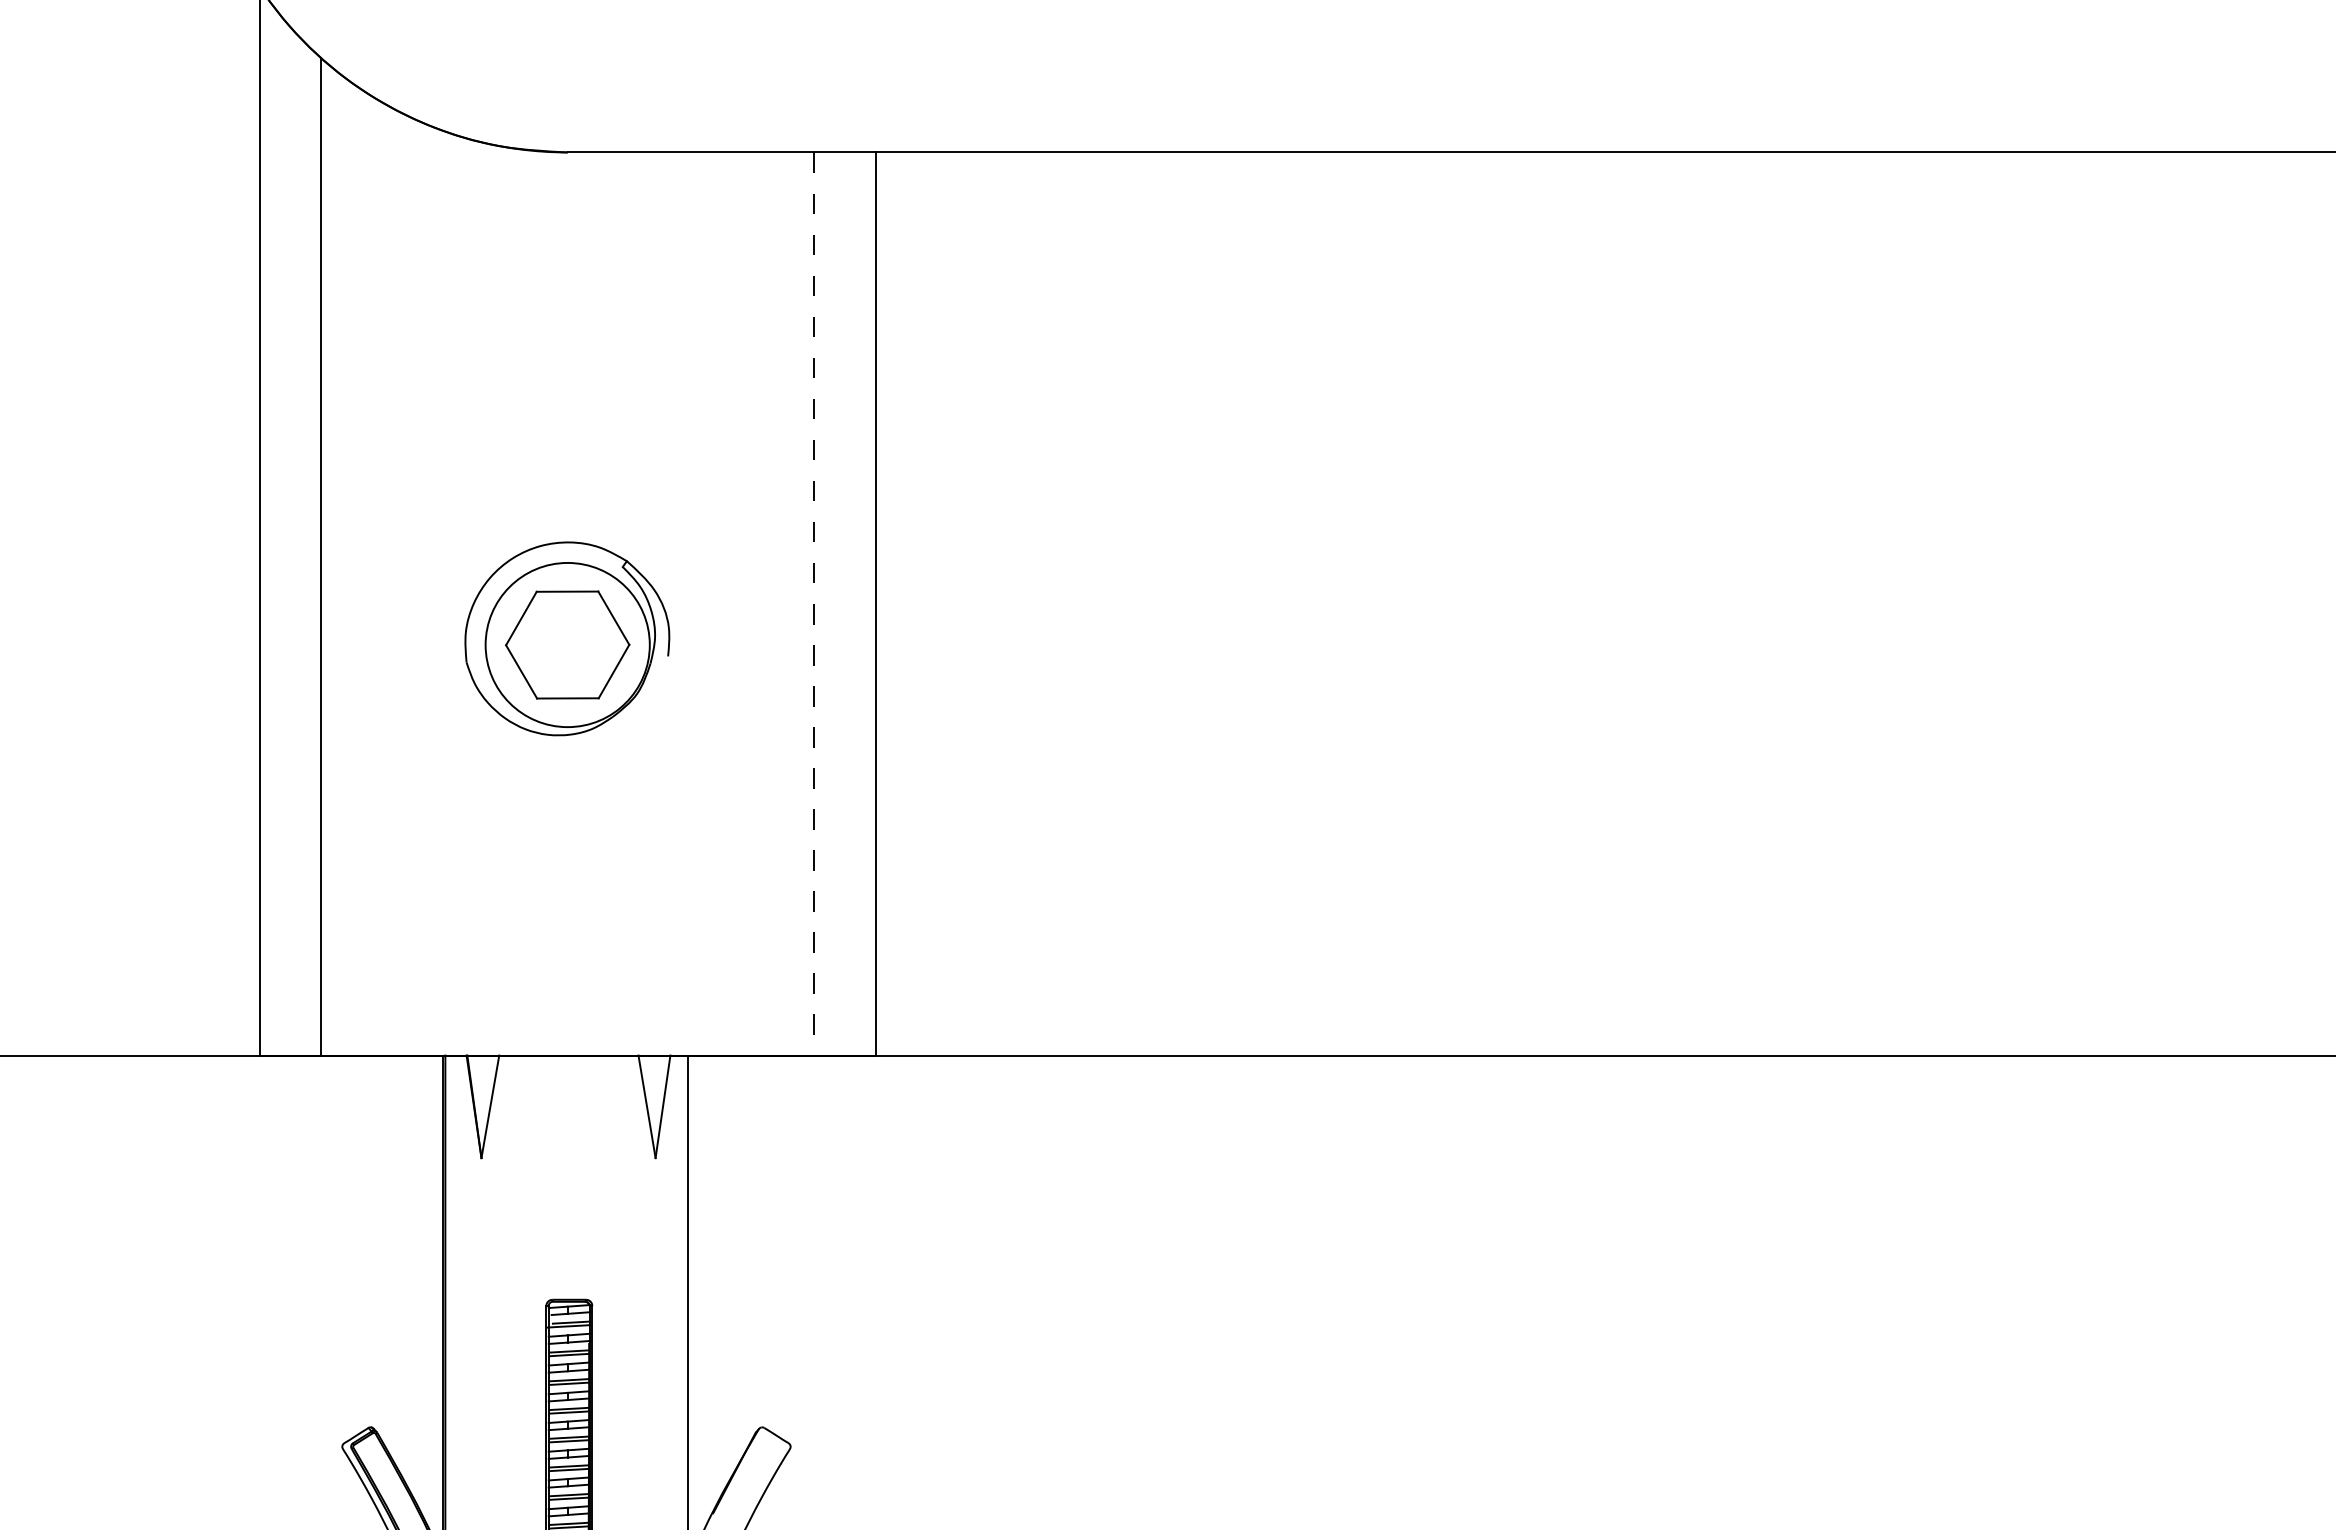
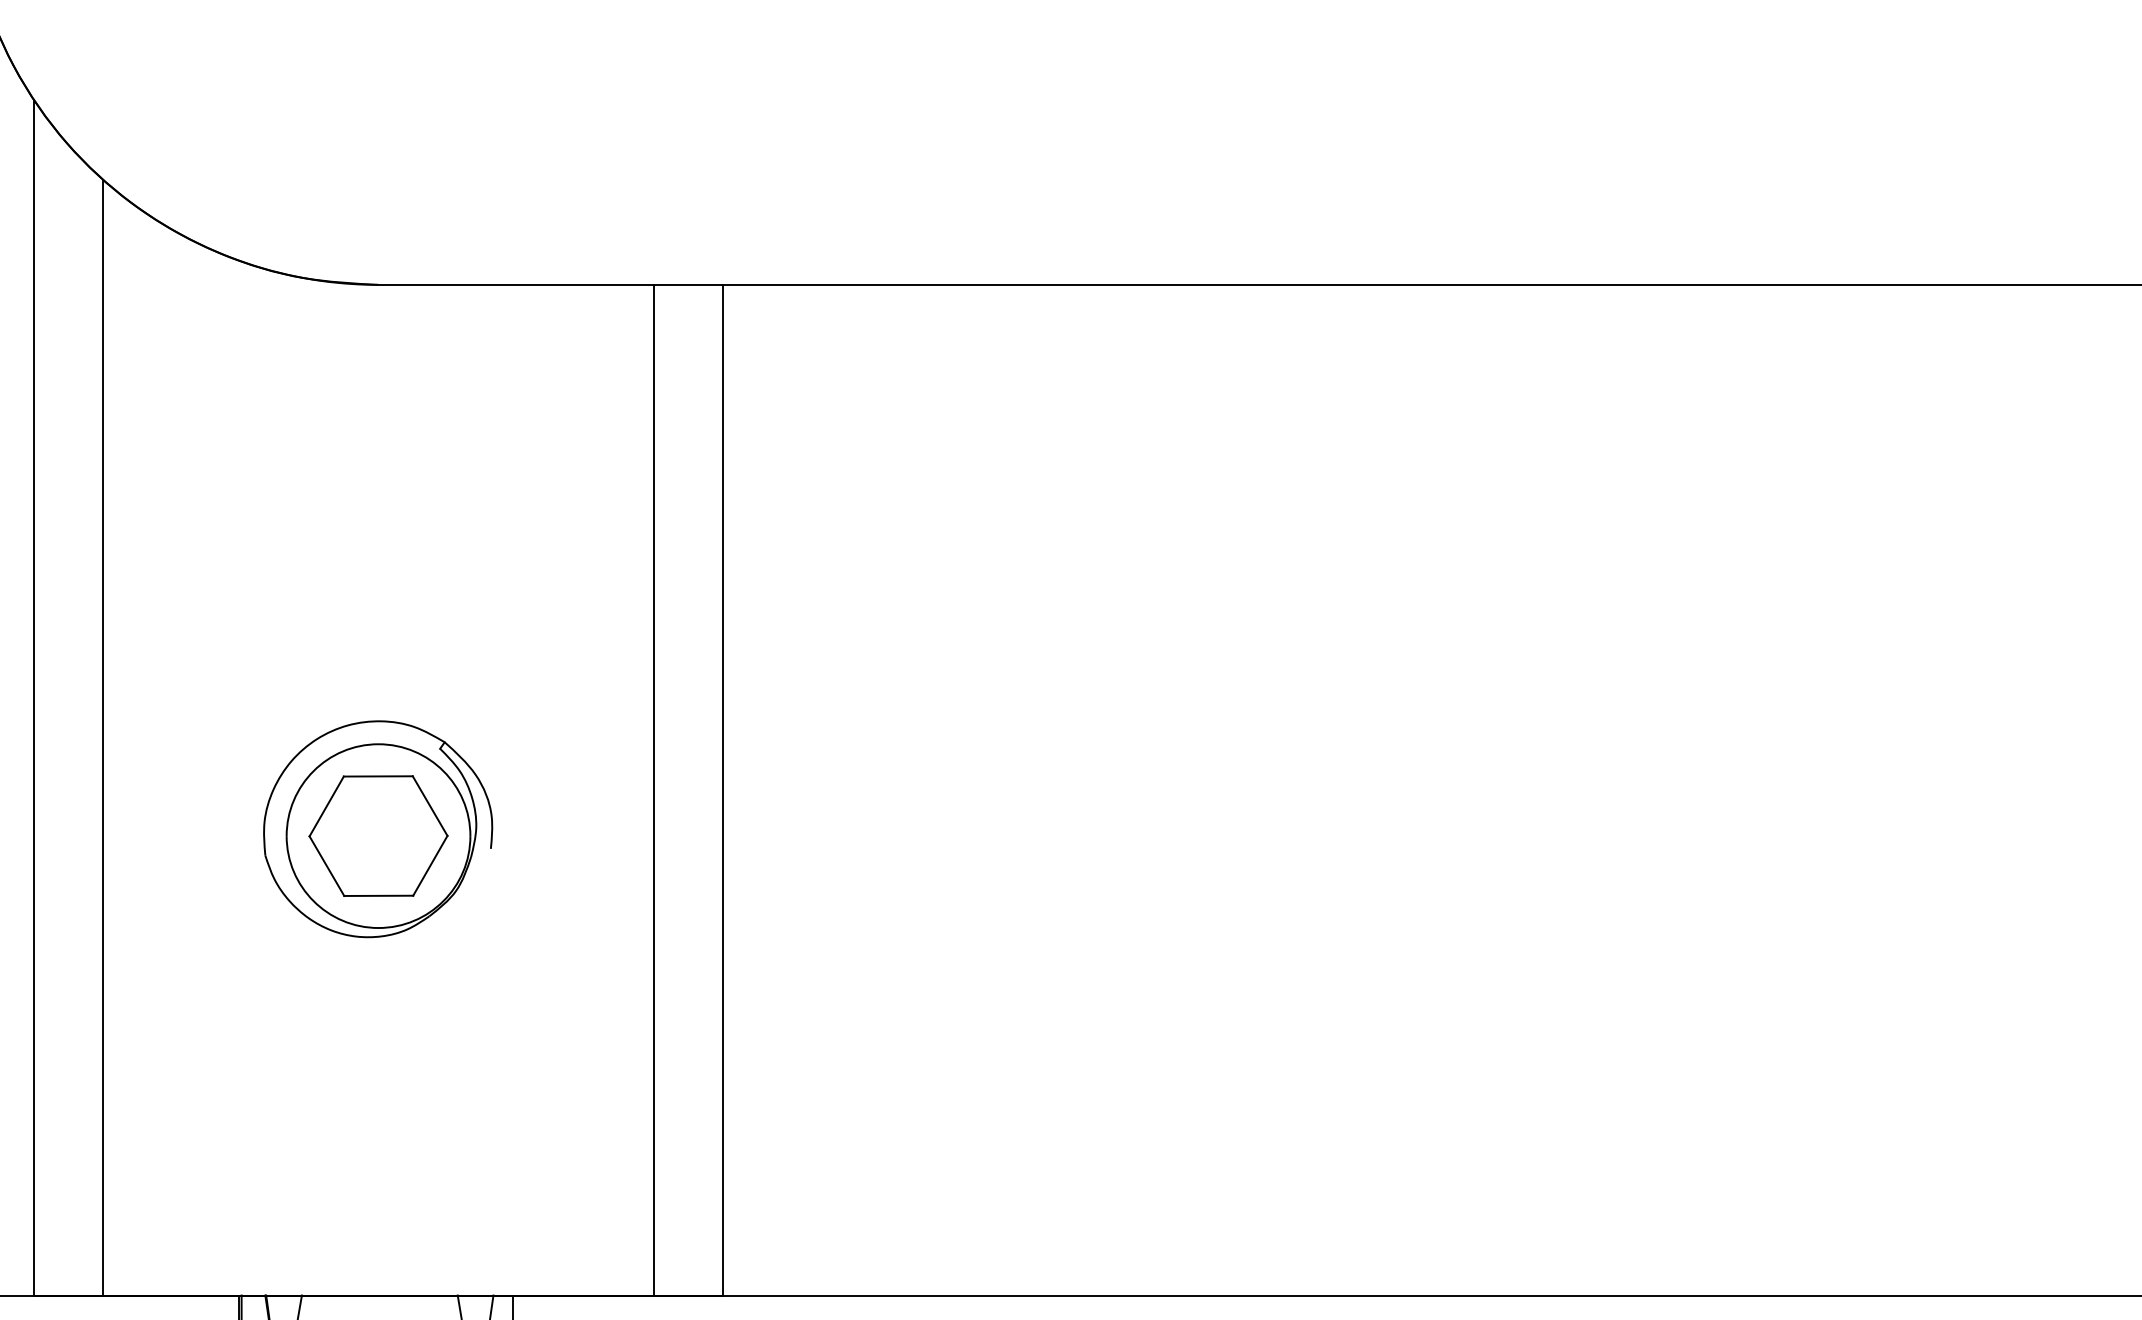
line: (814, 604) -> (654, 790), dashed -> solid

